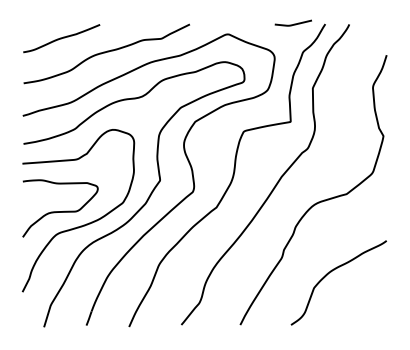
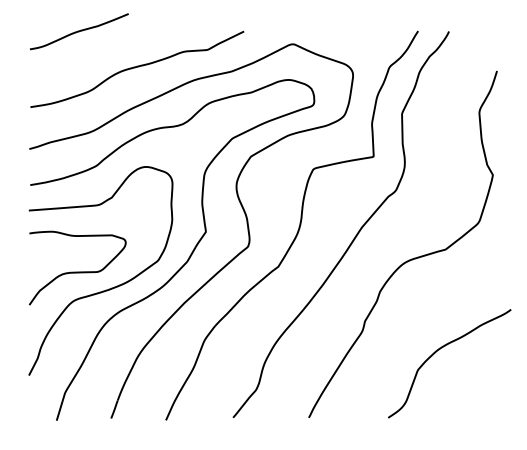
curve: (292, 24) -> (375, 31), removed
curve: (61, 38) -> (79, 31), moved
curve: (331, 272) -> (440, 350), moved

